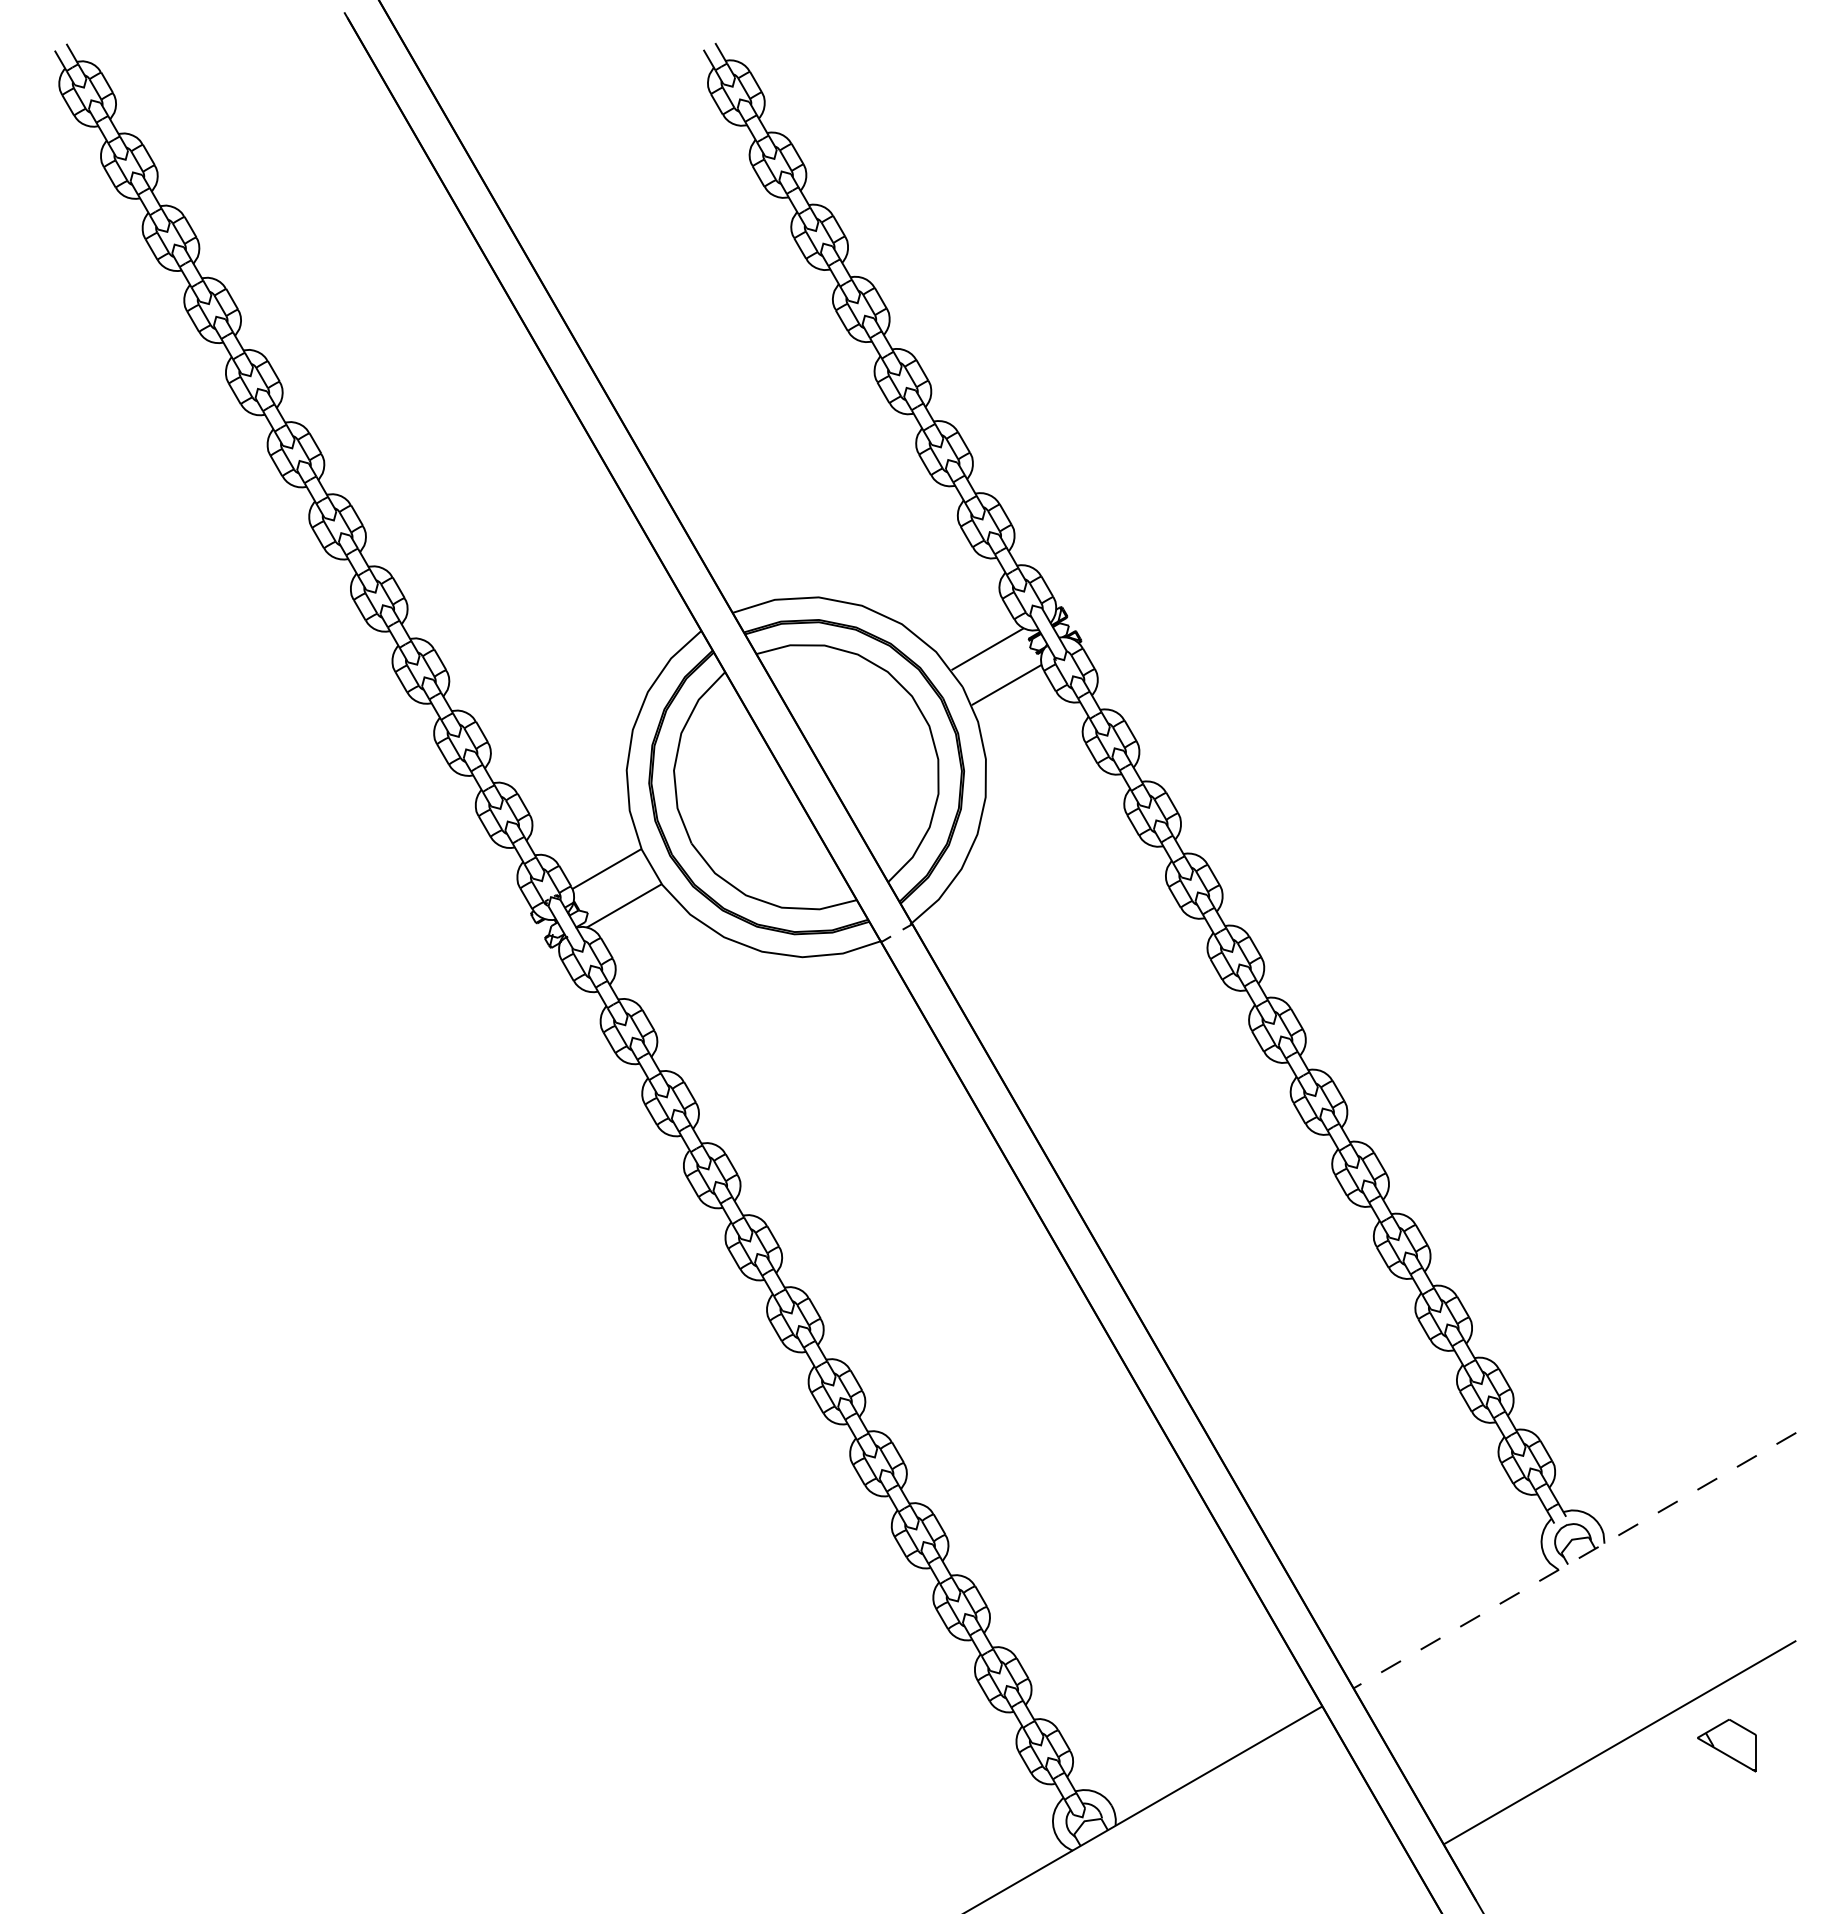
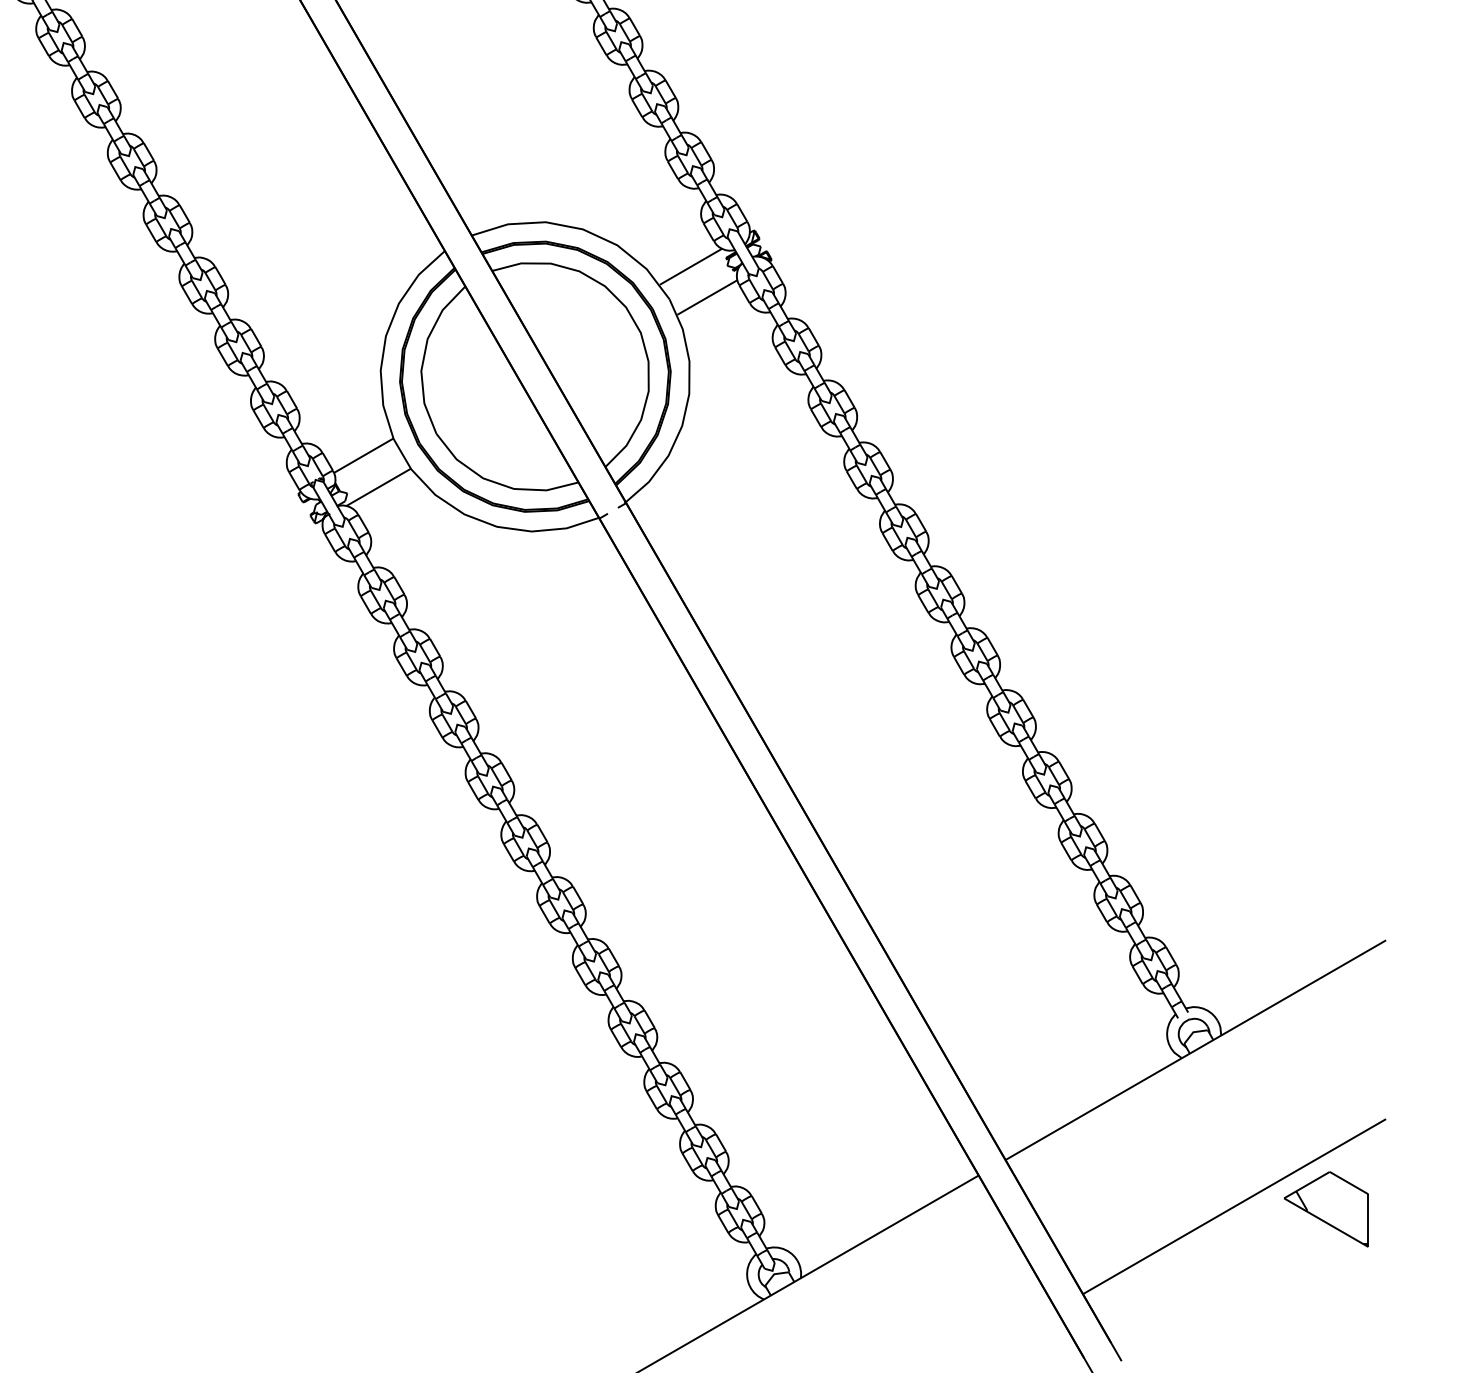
line: (1574, 1560) -> (1195, 1050), dashed -> solid
part: (1726, 1745) -> (1326, 1209), size x1.67

